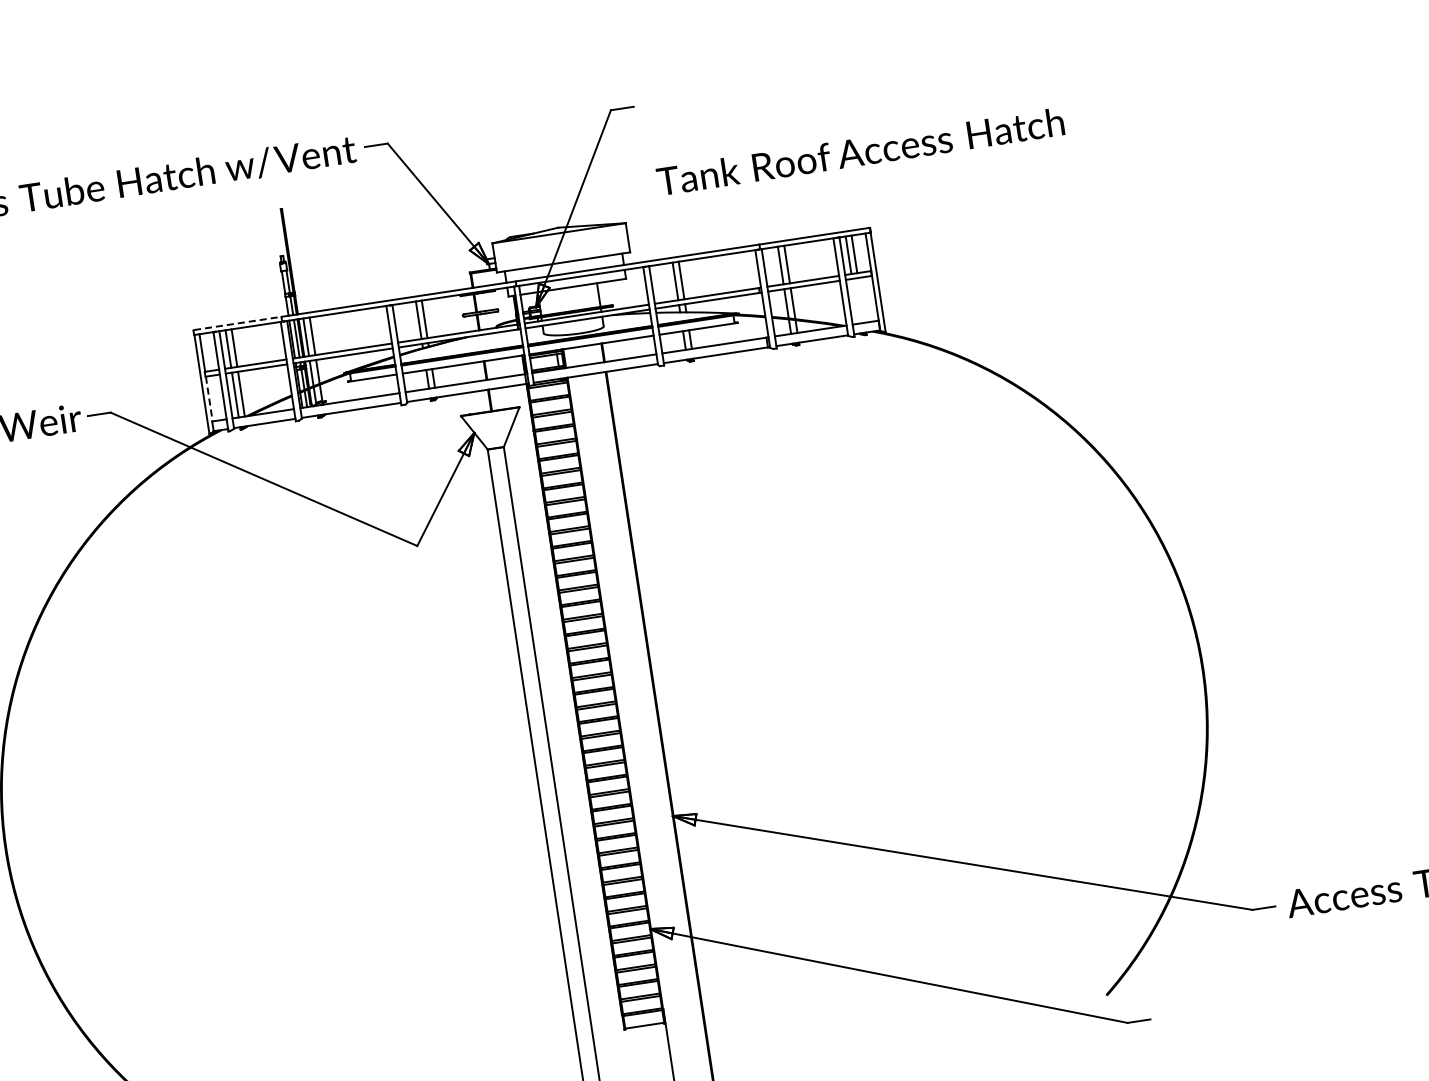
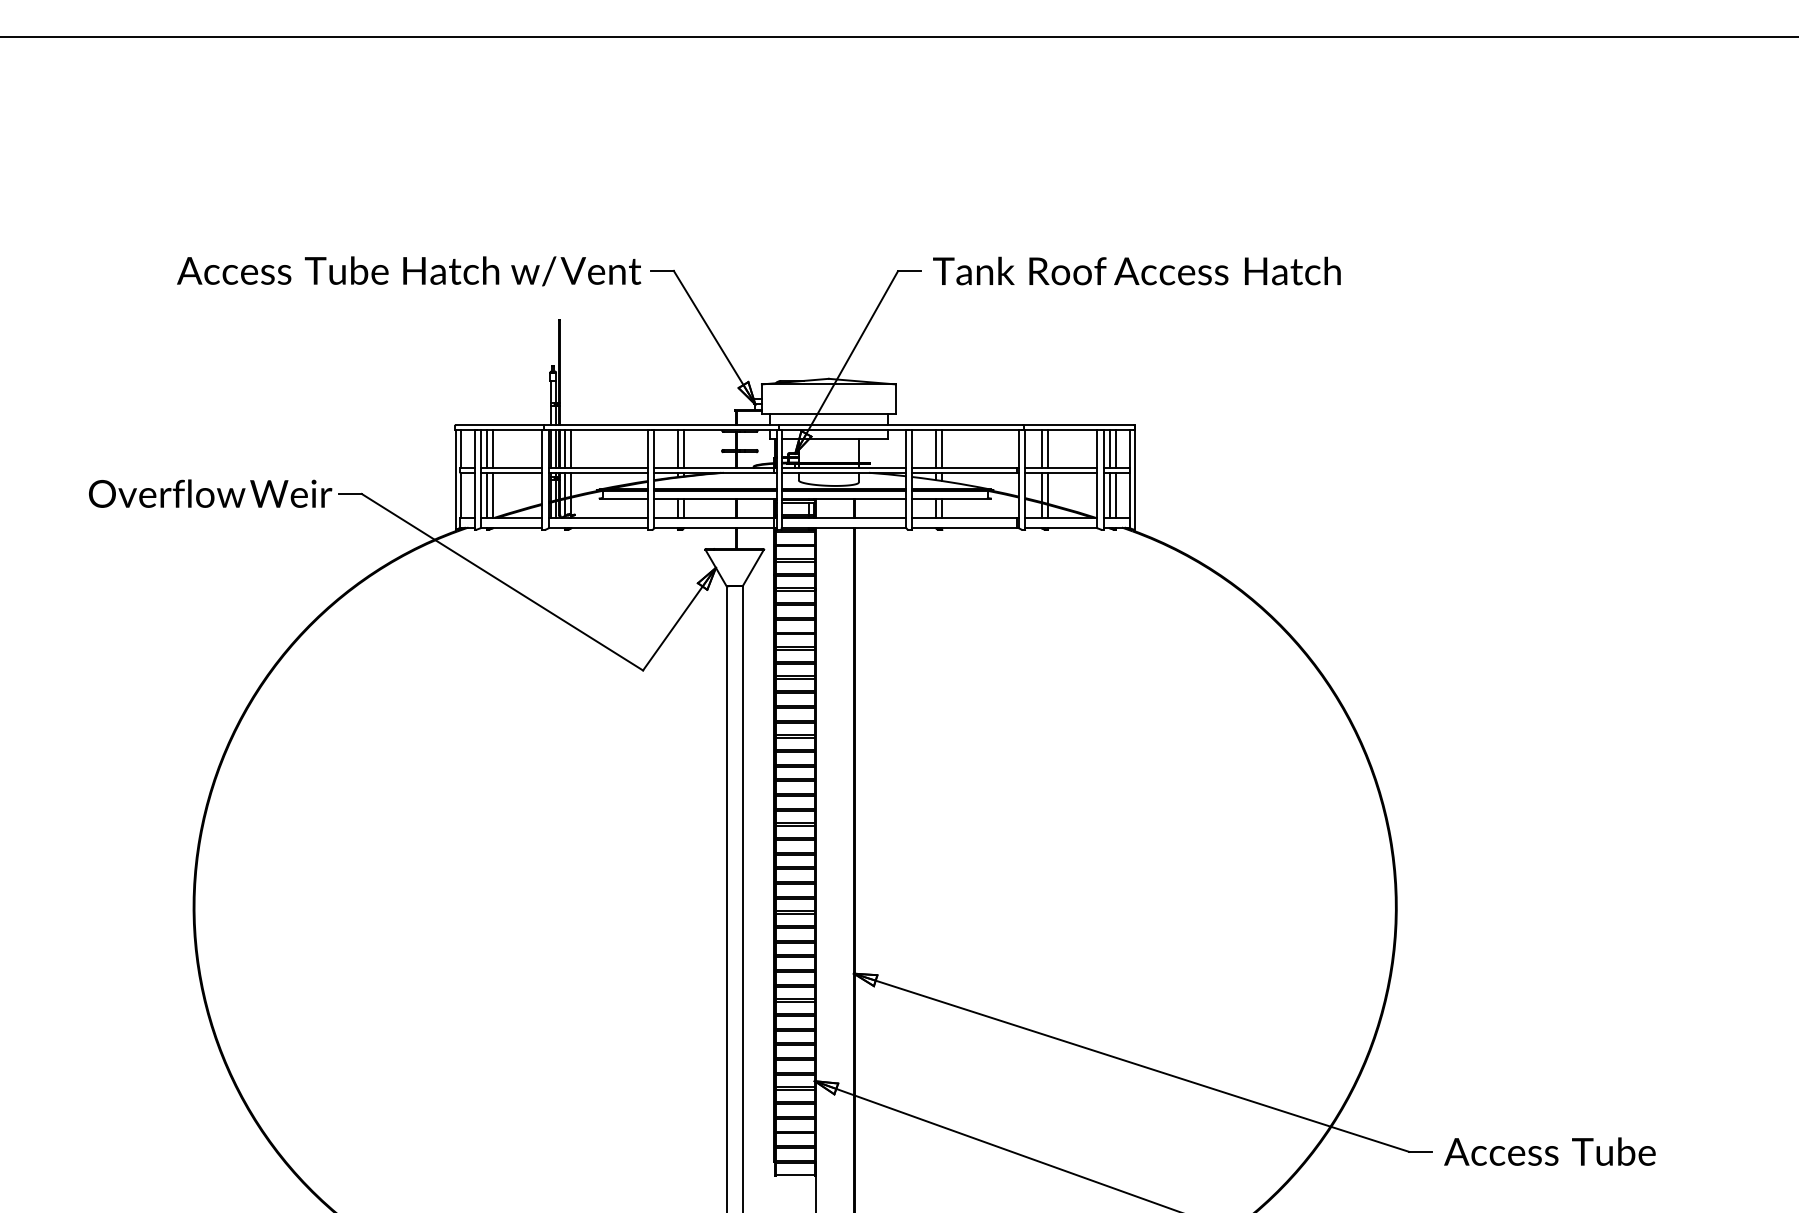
text: (860, 151) -> (1136, 270), moved
line: (861, 299) -> (1115, 494), added
line: (855, 300) -> (1109, 494), added
line: (238, 323) -> (500, 425), dashed -> solid
line: (209, 399) -> (460, 495), dashed -> solid

